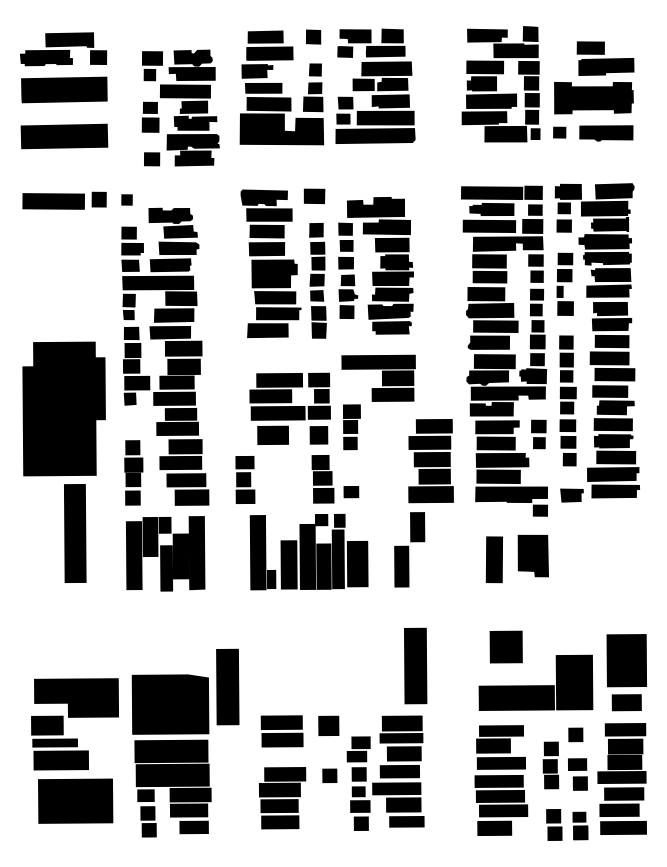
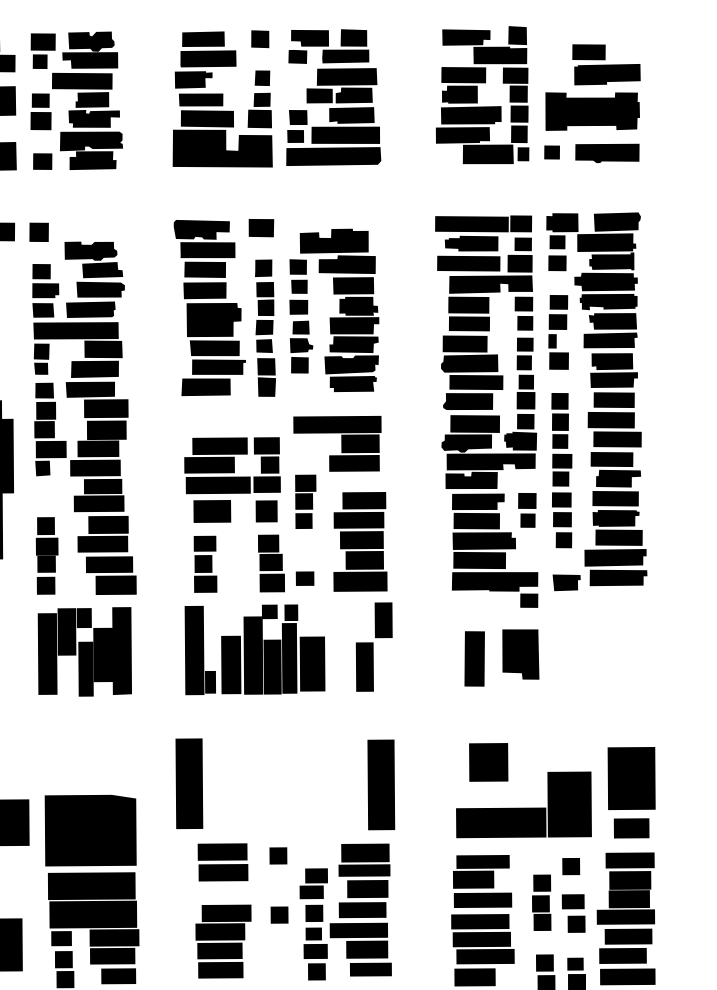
part: (180, 107) -> (76, 100), moved
part: (126, 199) -> (38, 231), size x1.43
part: (430, 461) -> (359, 542), moved
part: (245, 479) -> (205, 563), moved
part: (227, 686) -> (189, 783), moved
part: (328, 725) -> (277, 855), size x0.71

